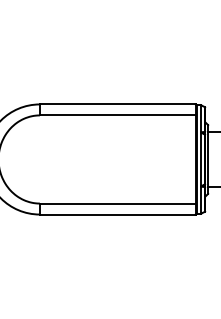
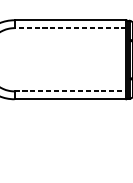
line: (117, 115) -> (70, 28), solid -> dashed
line: (117, 203) -> (70, 91), solid -> dashed

